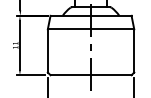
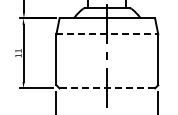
line: (91, 29) -> (107, 34), solid -> dashed
line: (91, 75) -> (107, 88), solid -> dashed

